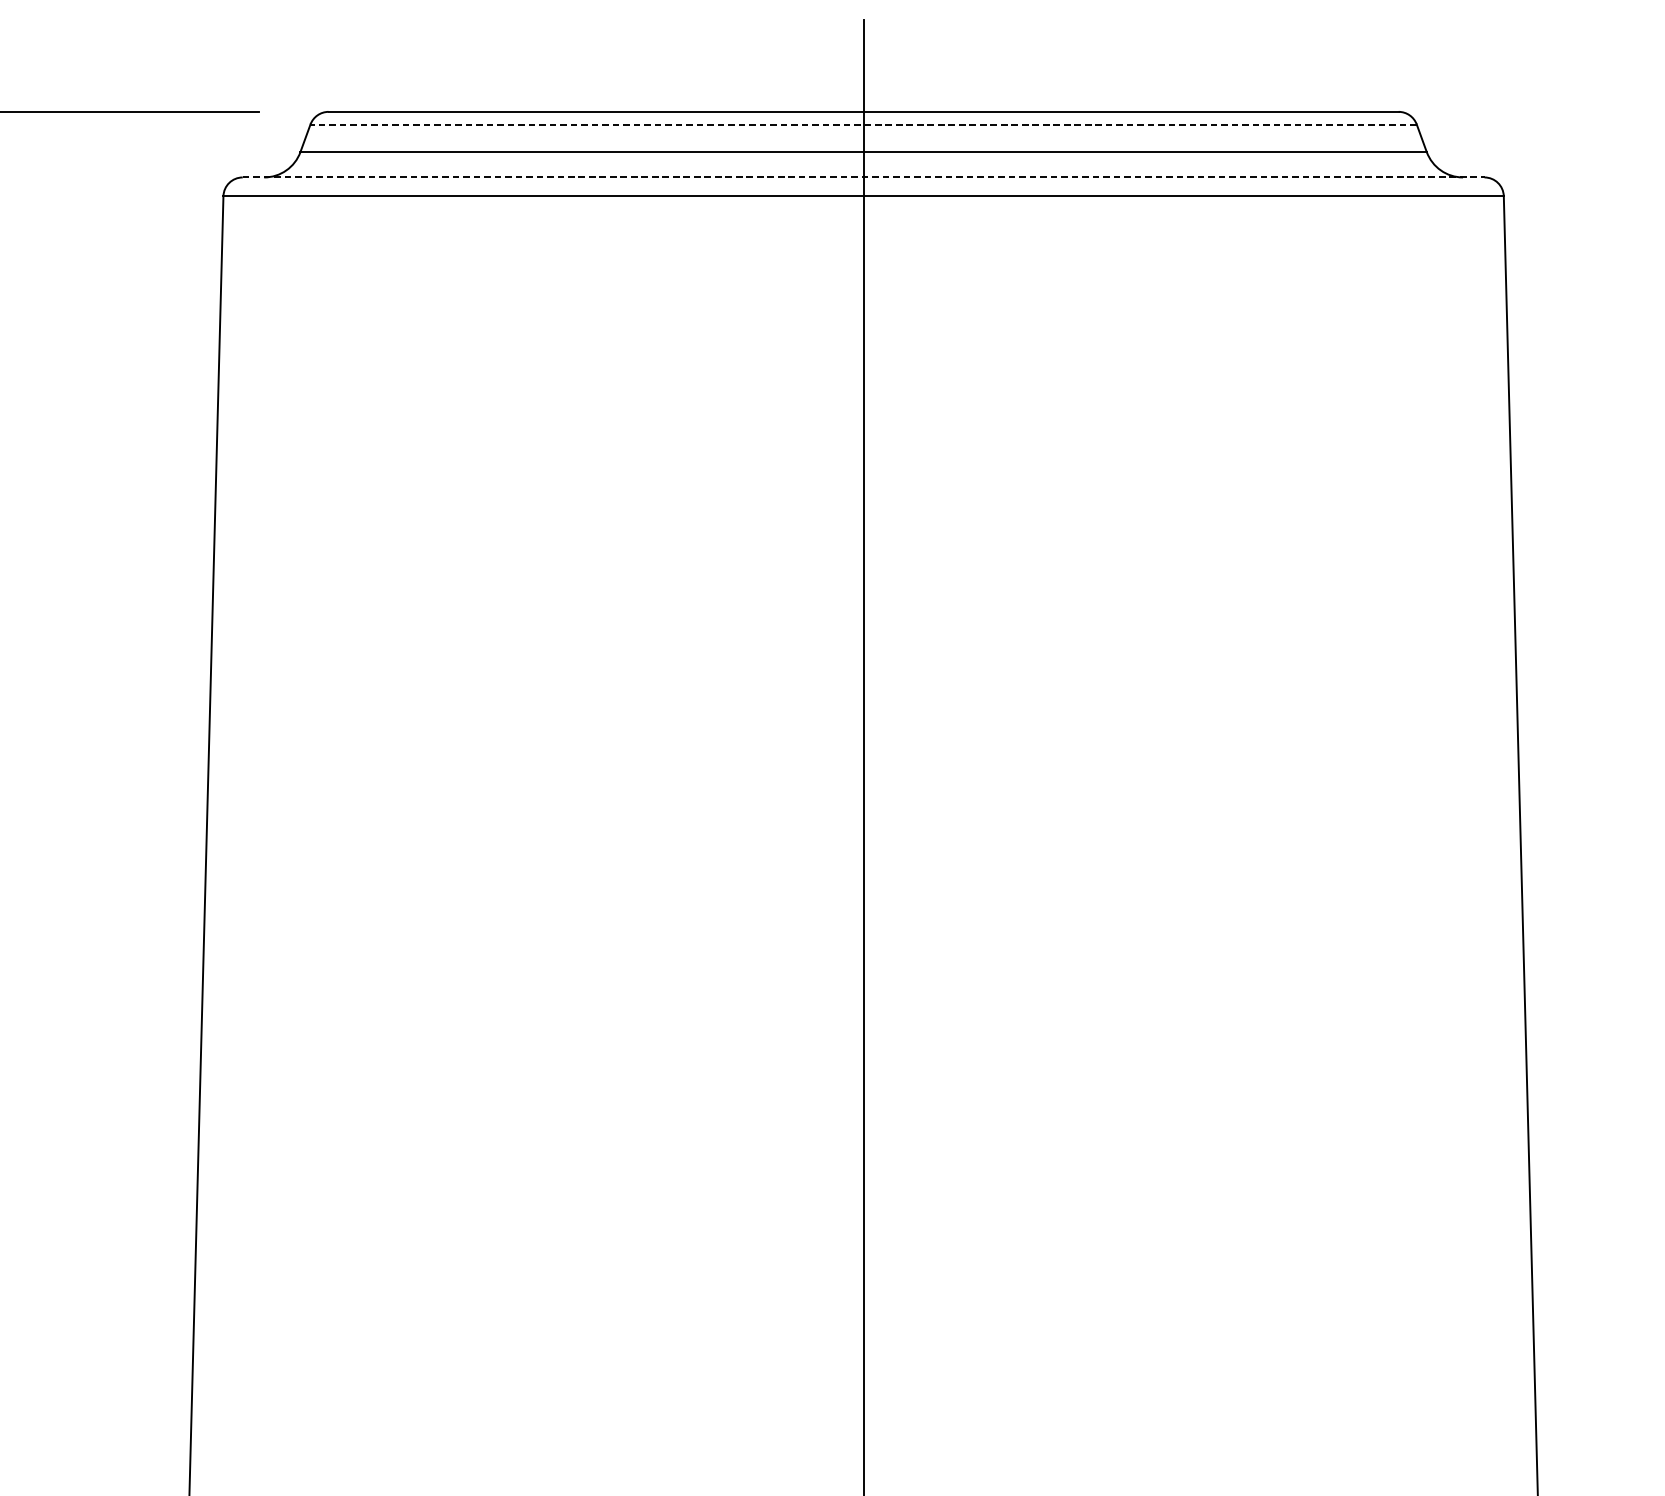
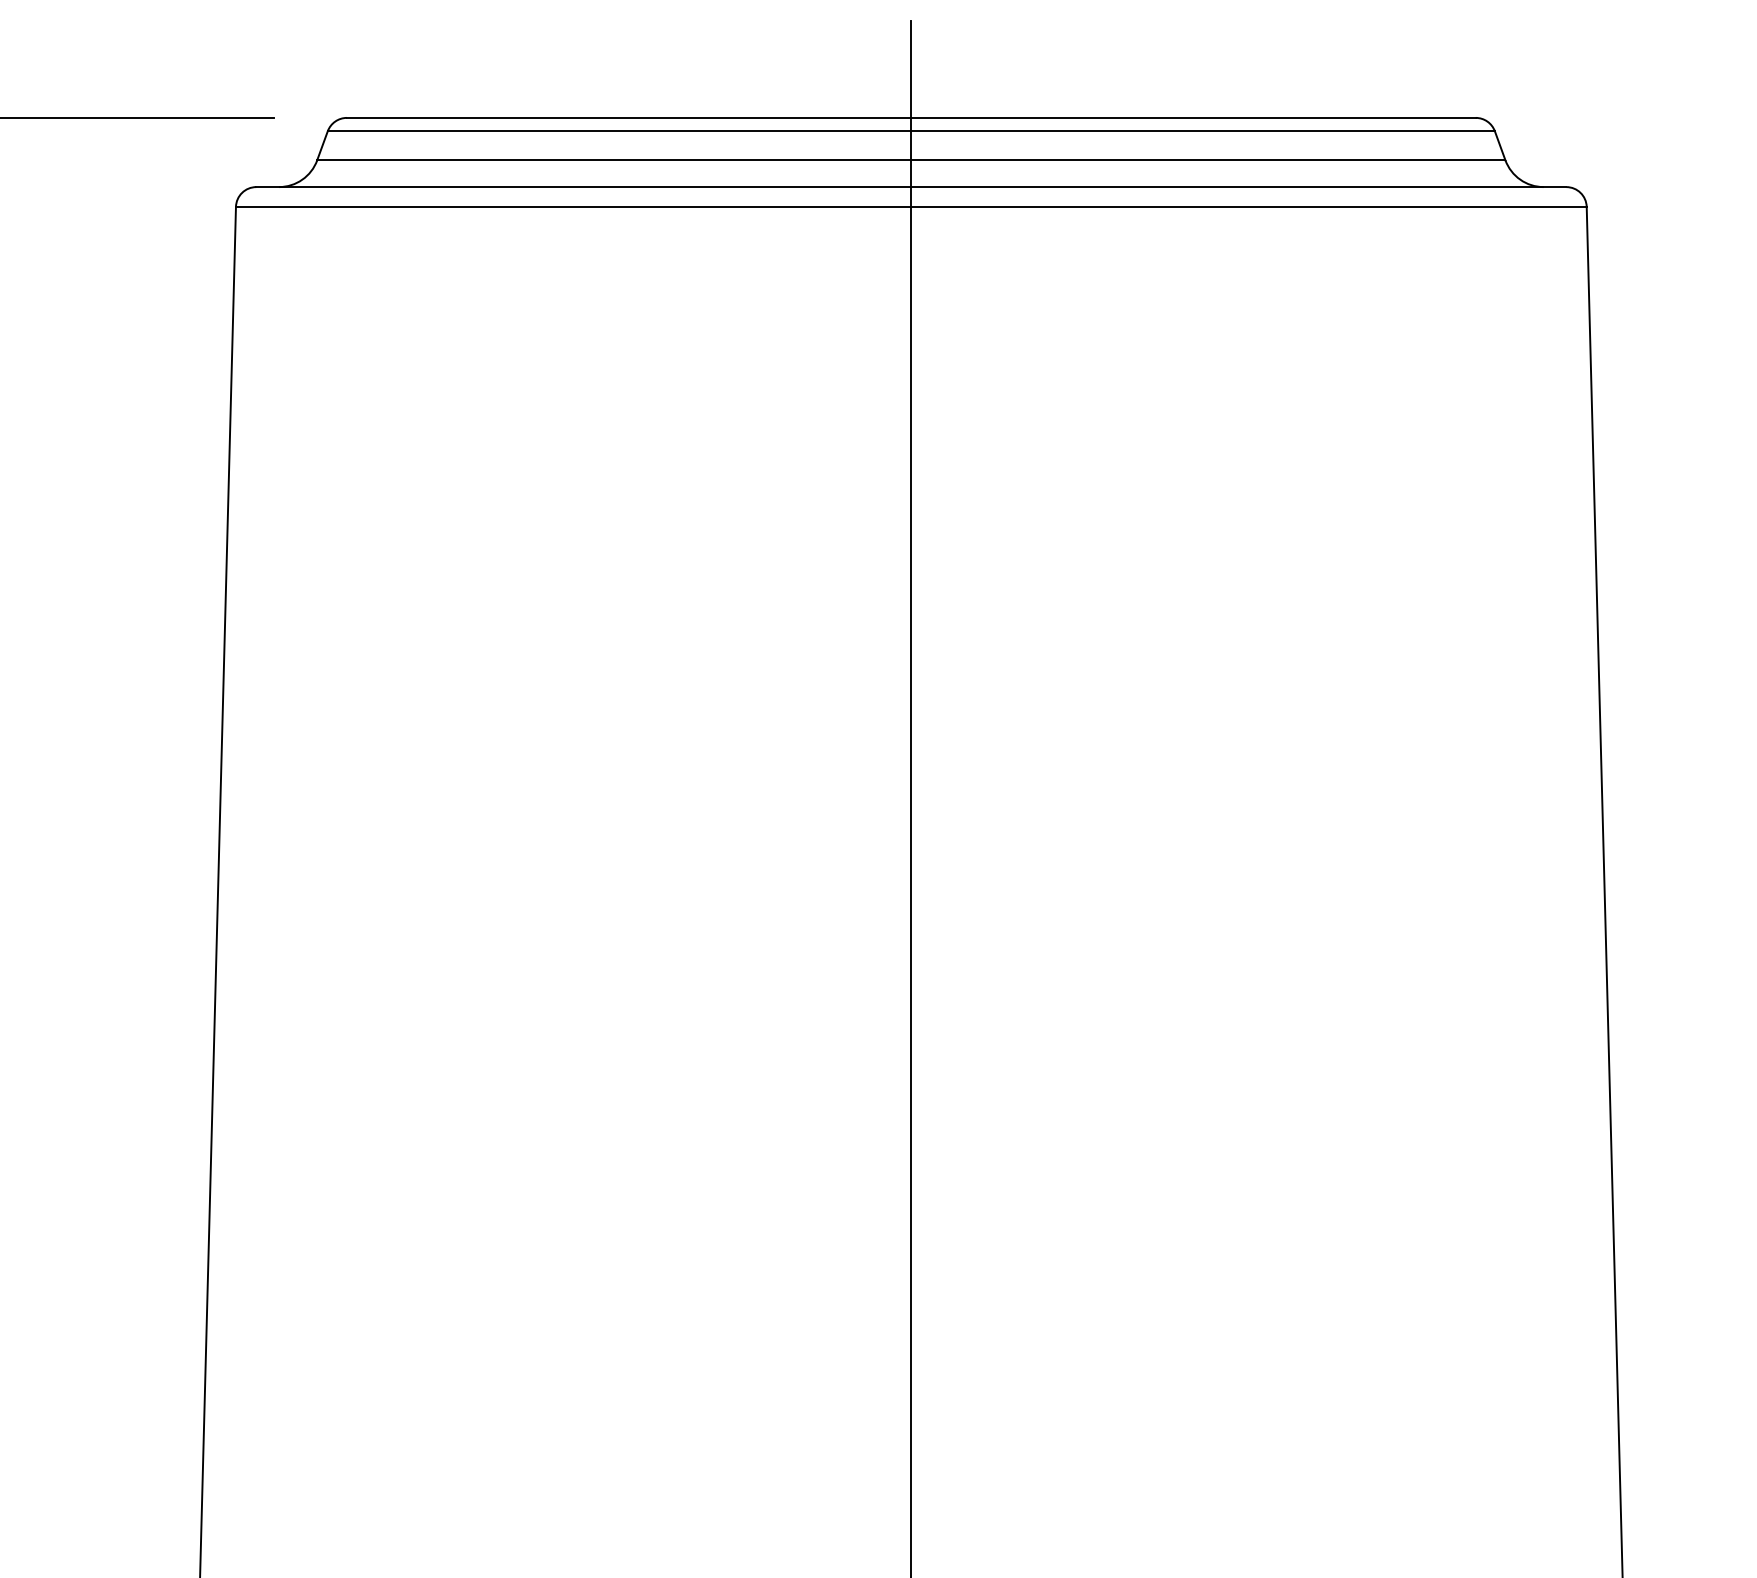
line: (863, 124) -> (911, 131), dashed -> solid
line: (863, 177) -> (911, 187), dashed -> solid

